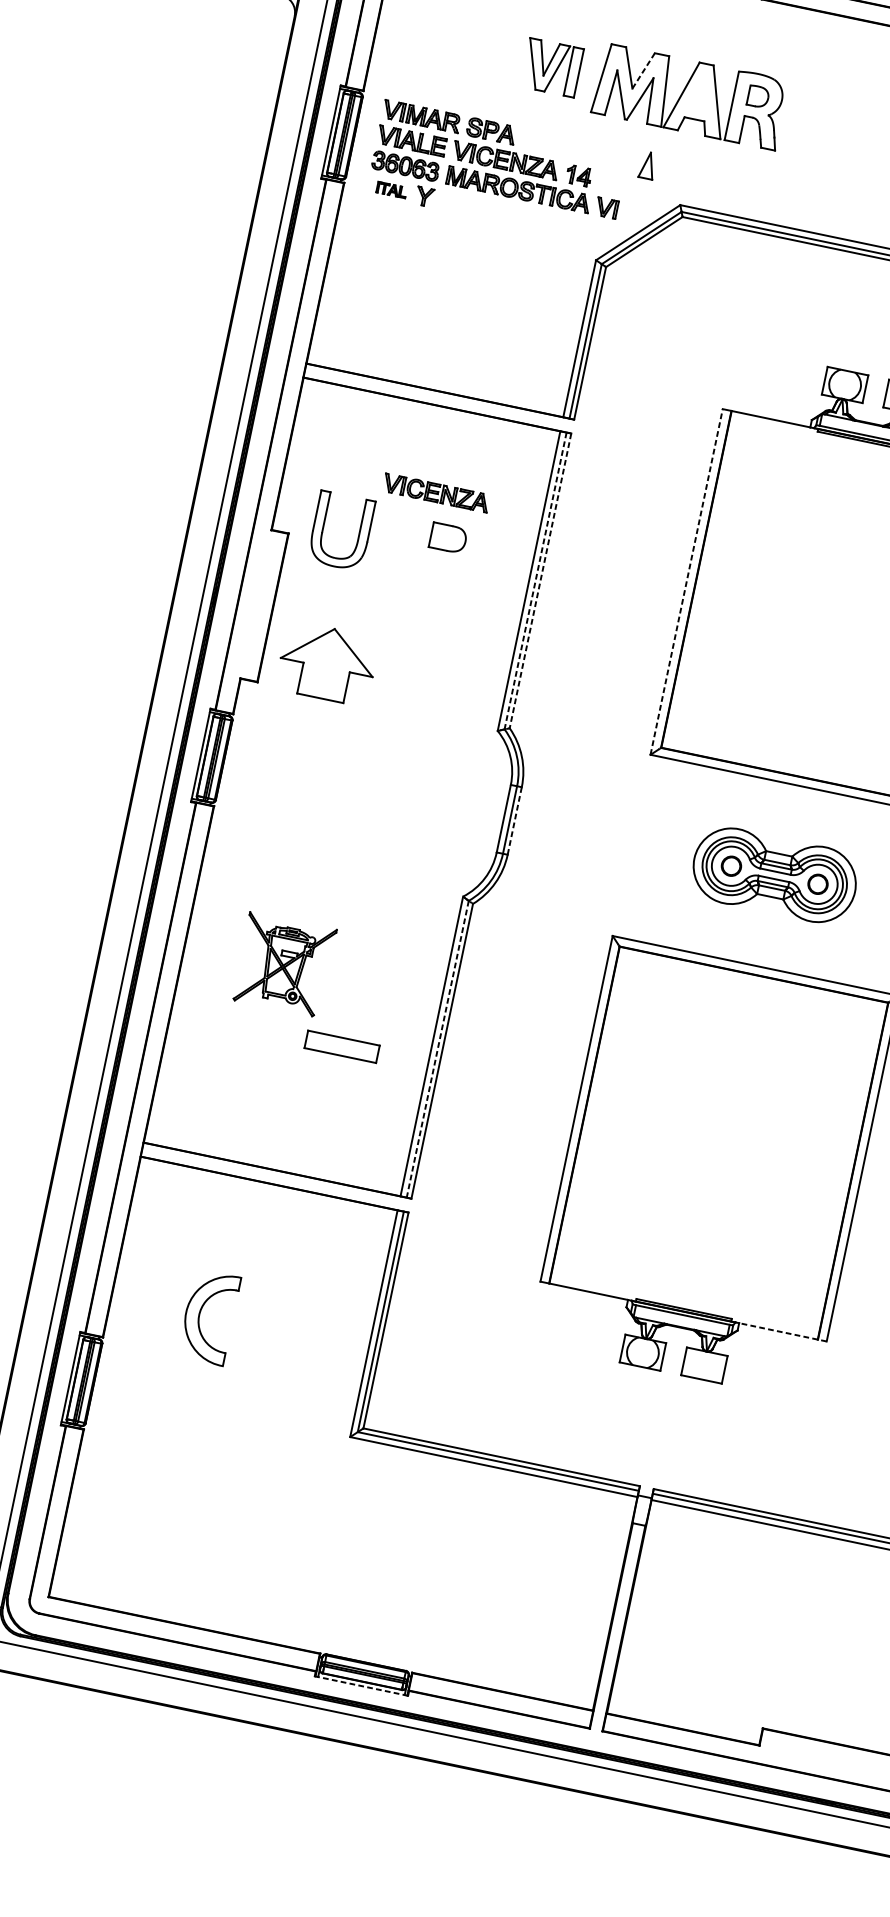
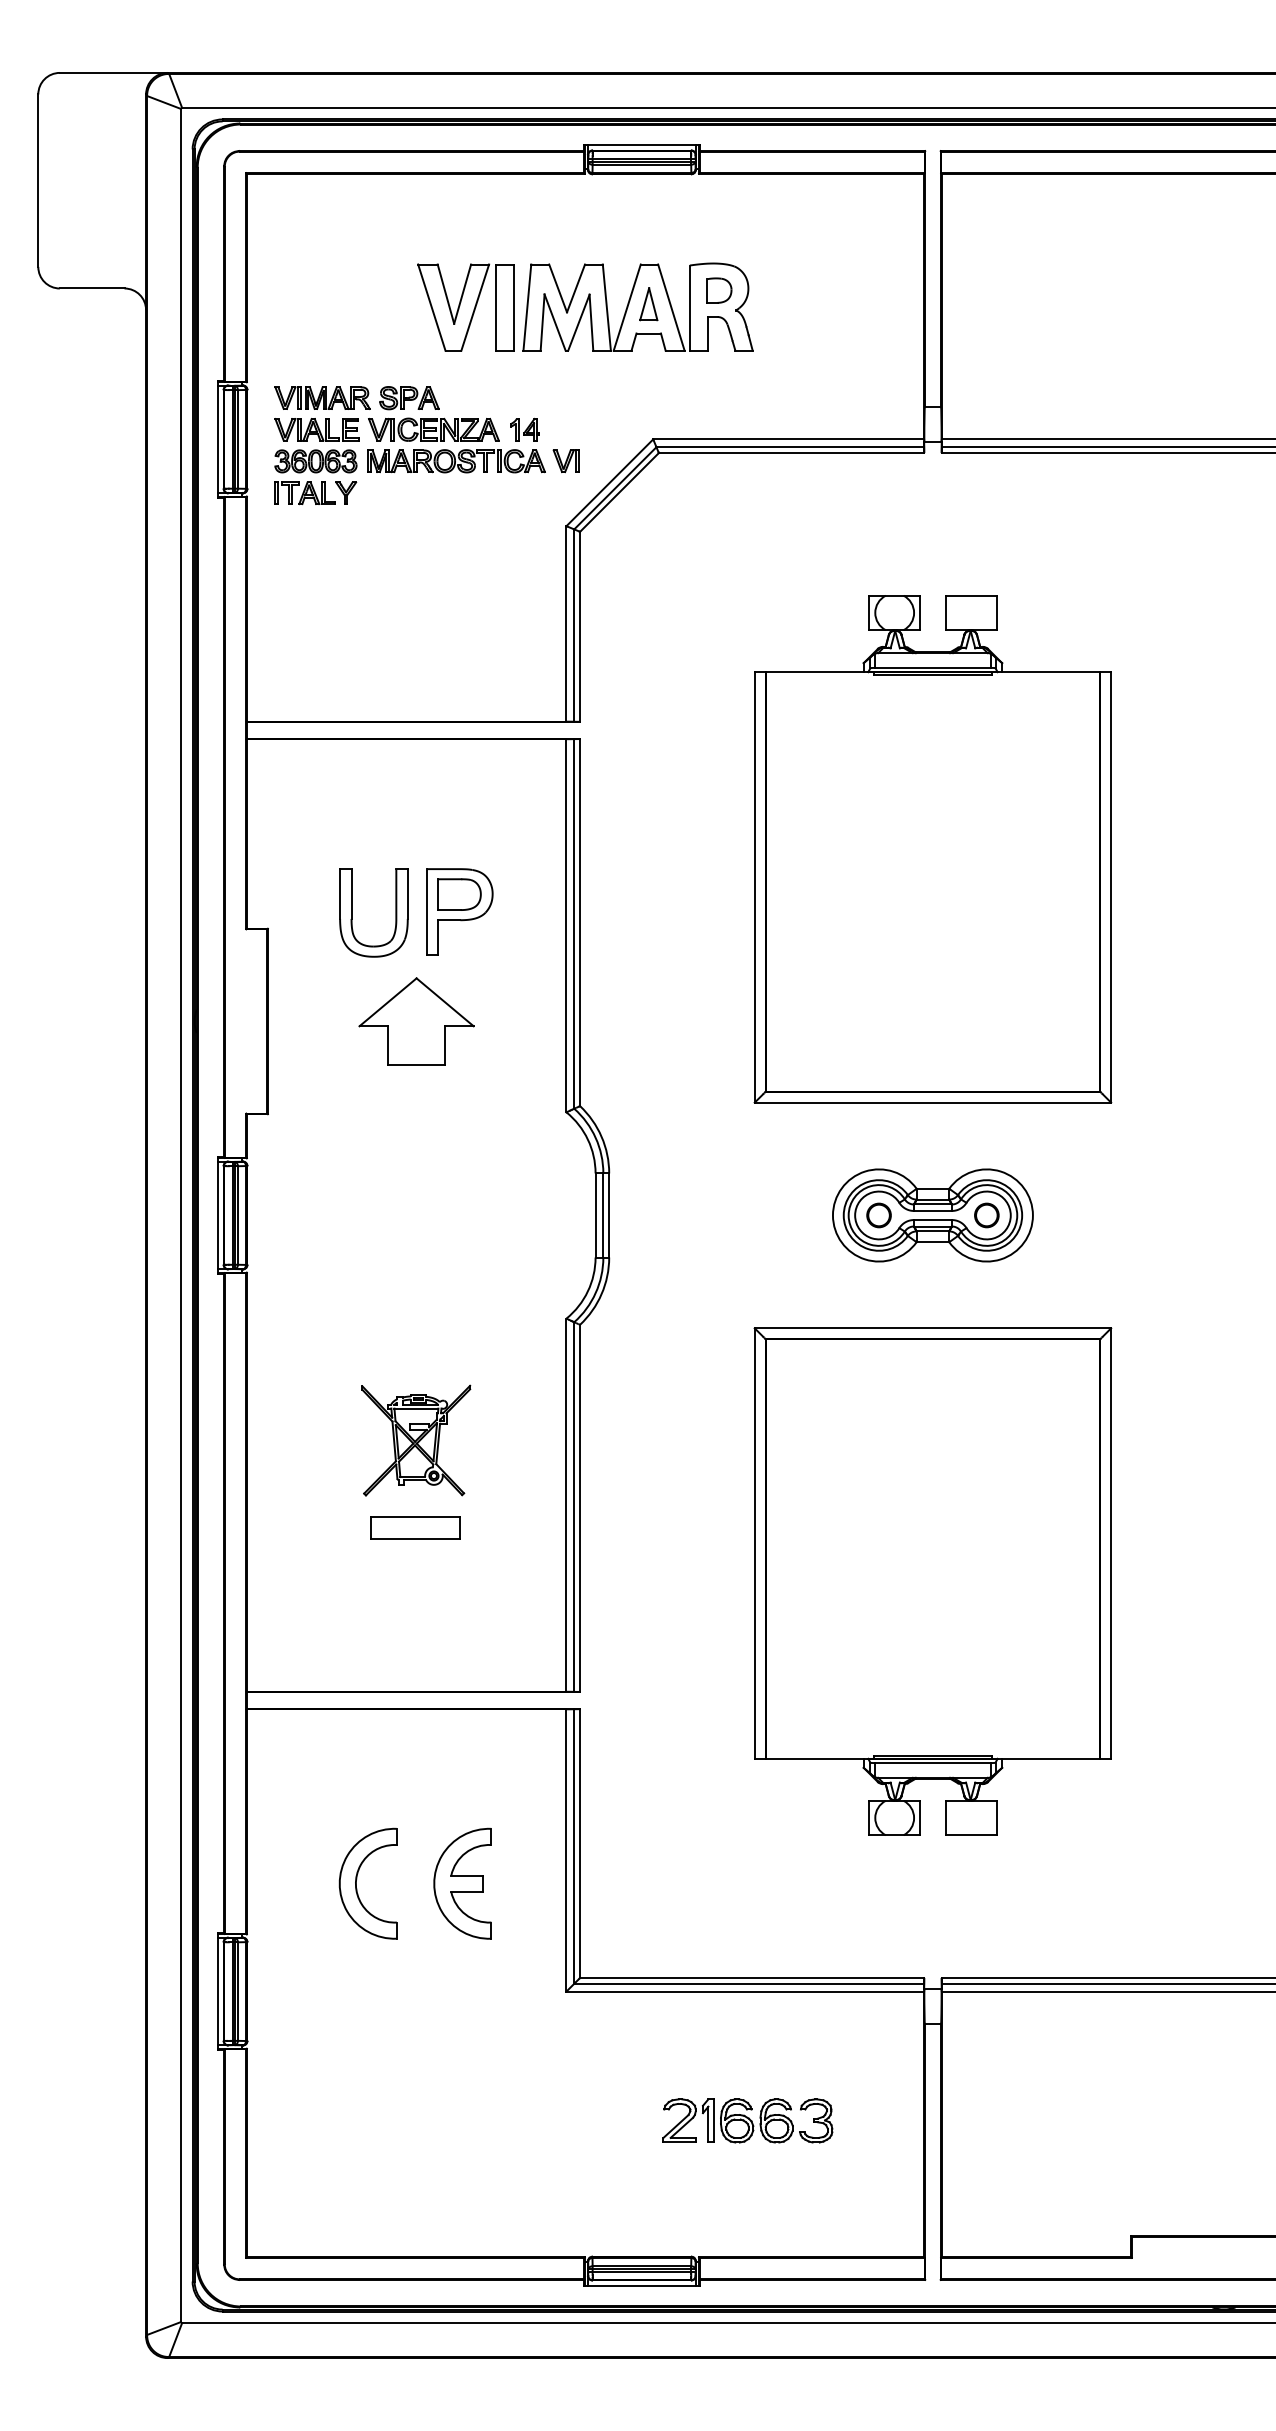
part: (551, 67) -> (465, 307), size x1.43
line: (644, 71) -> (576, 288), dashed -> solid
part: (647, 165) -> (648, 304), moved
part: (391, 190) -> (304, 493), size x1.67
part: (436, 492) -> (433, 843), removed
part: (324, 527) -> (352, 912), moved
part: (445, 551) -> (459, 911), added
line: (535, 580) -> (574, 923), dashed -> solid
line: (540, 580) -> (580, 922), dashed -> solid
line: (686, 581) -> (754, 886), dashed -> solid
part: (327, 663) -> (416, 1021), moved
line: (514, 821) -> (609, 1215), dashed -> solid
part: (284, 964) -> (416, 1440), moved
part: (342, 1046) -> (415, 1527), moved
line: (437, 1049) -> (574, 1507), dashed -> solid
part: (284, 1332) -> (462, 1883), added
line: (782, 1332) -> (1056, 1758), dashed -> solid
part: (473, 1570) -> (747, 2120), added
line: (361, 1685) -> (641, 2285), dashed -> solid

